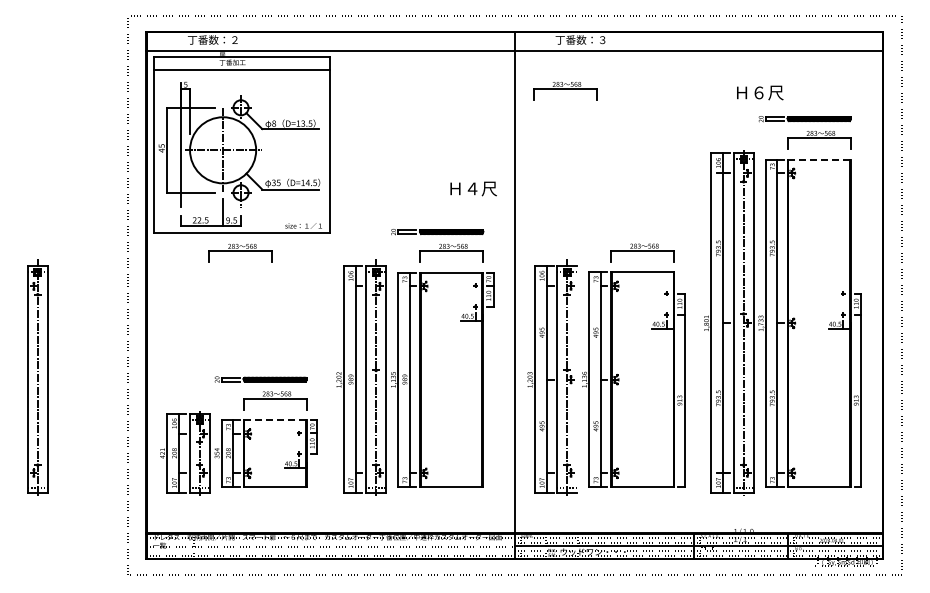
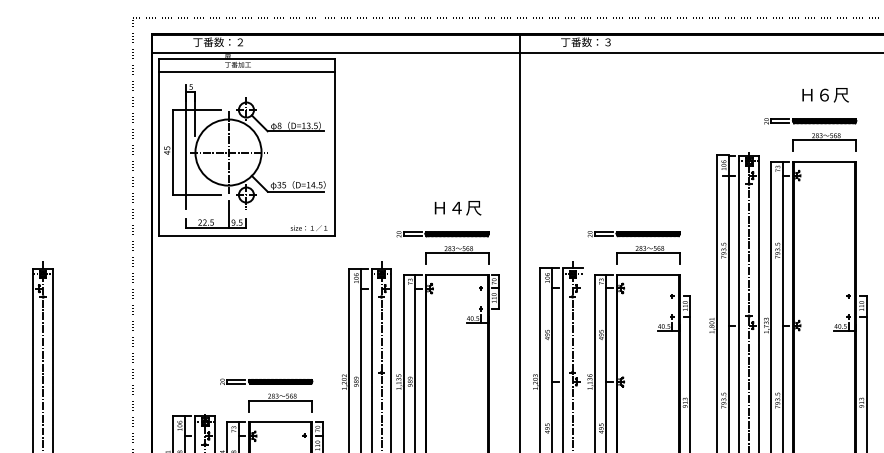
part: (565, 91) -> (570, 93), removed
text: (760, 92) -> (825, 94), moved
line: (819, 159) -> (824, 161), dashed -> solid
text: (473, 188) -> (457, 207), moved
part: (628, 231) -> (633, 233), added
part: (240, 253) -> (245, 255), removed
line: (275, 420) -> (280, 422), dashed -> solid

